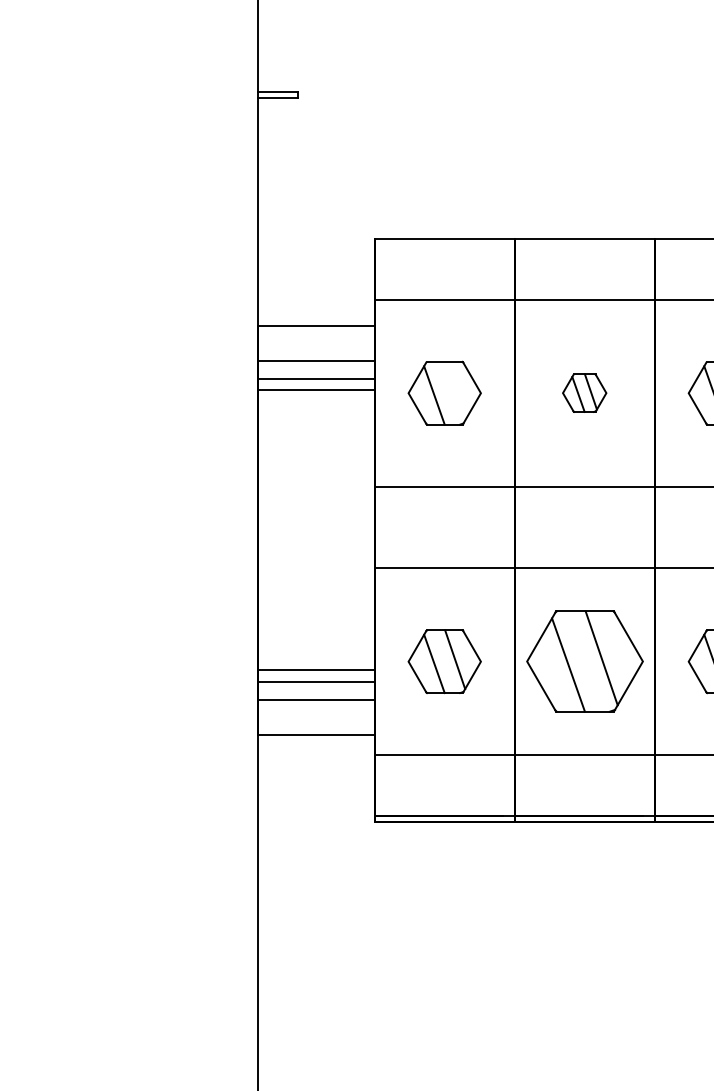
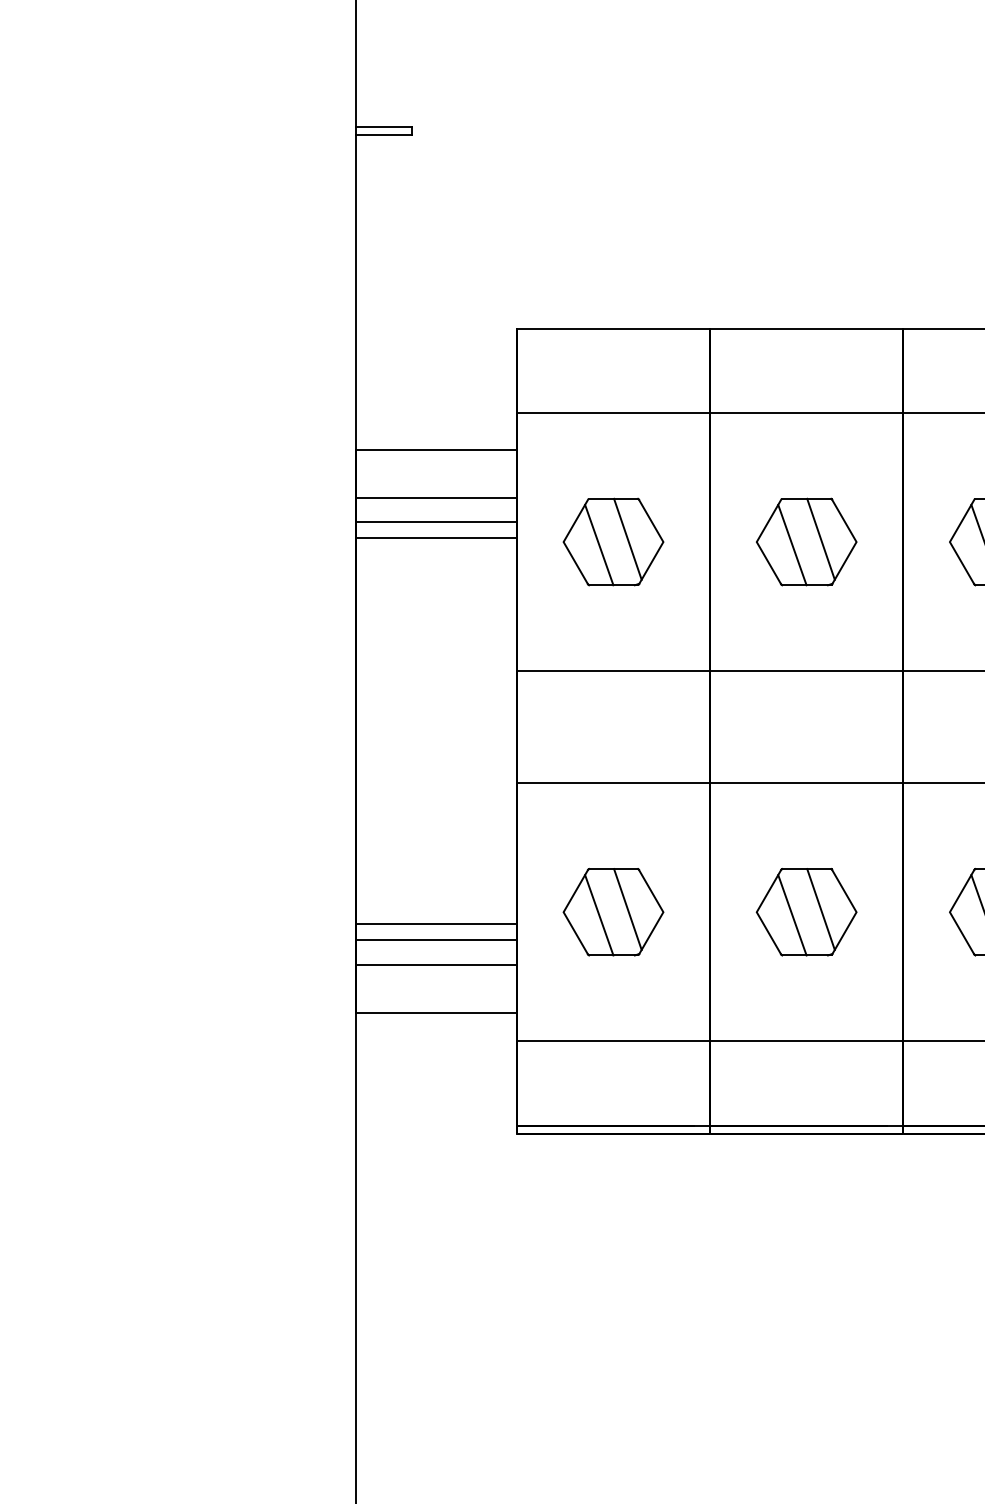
line: (455, 390) -> (628, 538), added
part: (584, 392) -> (806, 541), size x1.67
part: (584, 661) -> (806, 911), size x0.62

